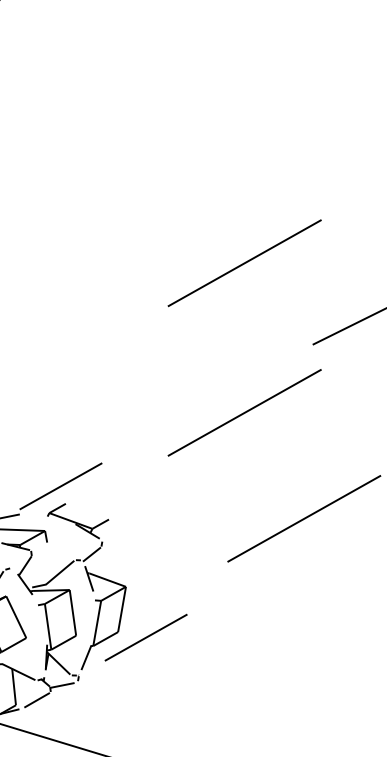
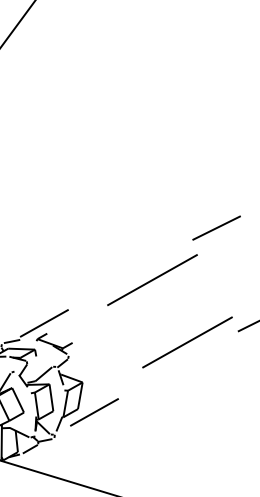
line: (244, 263) -> (152, 192), removed

